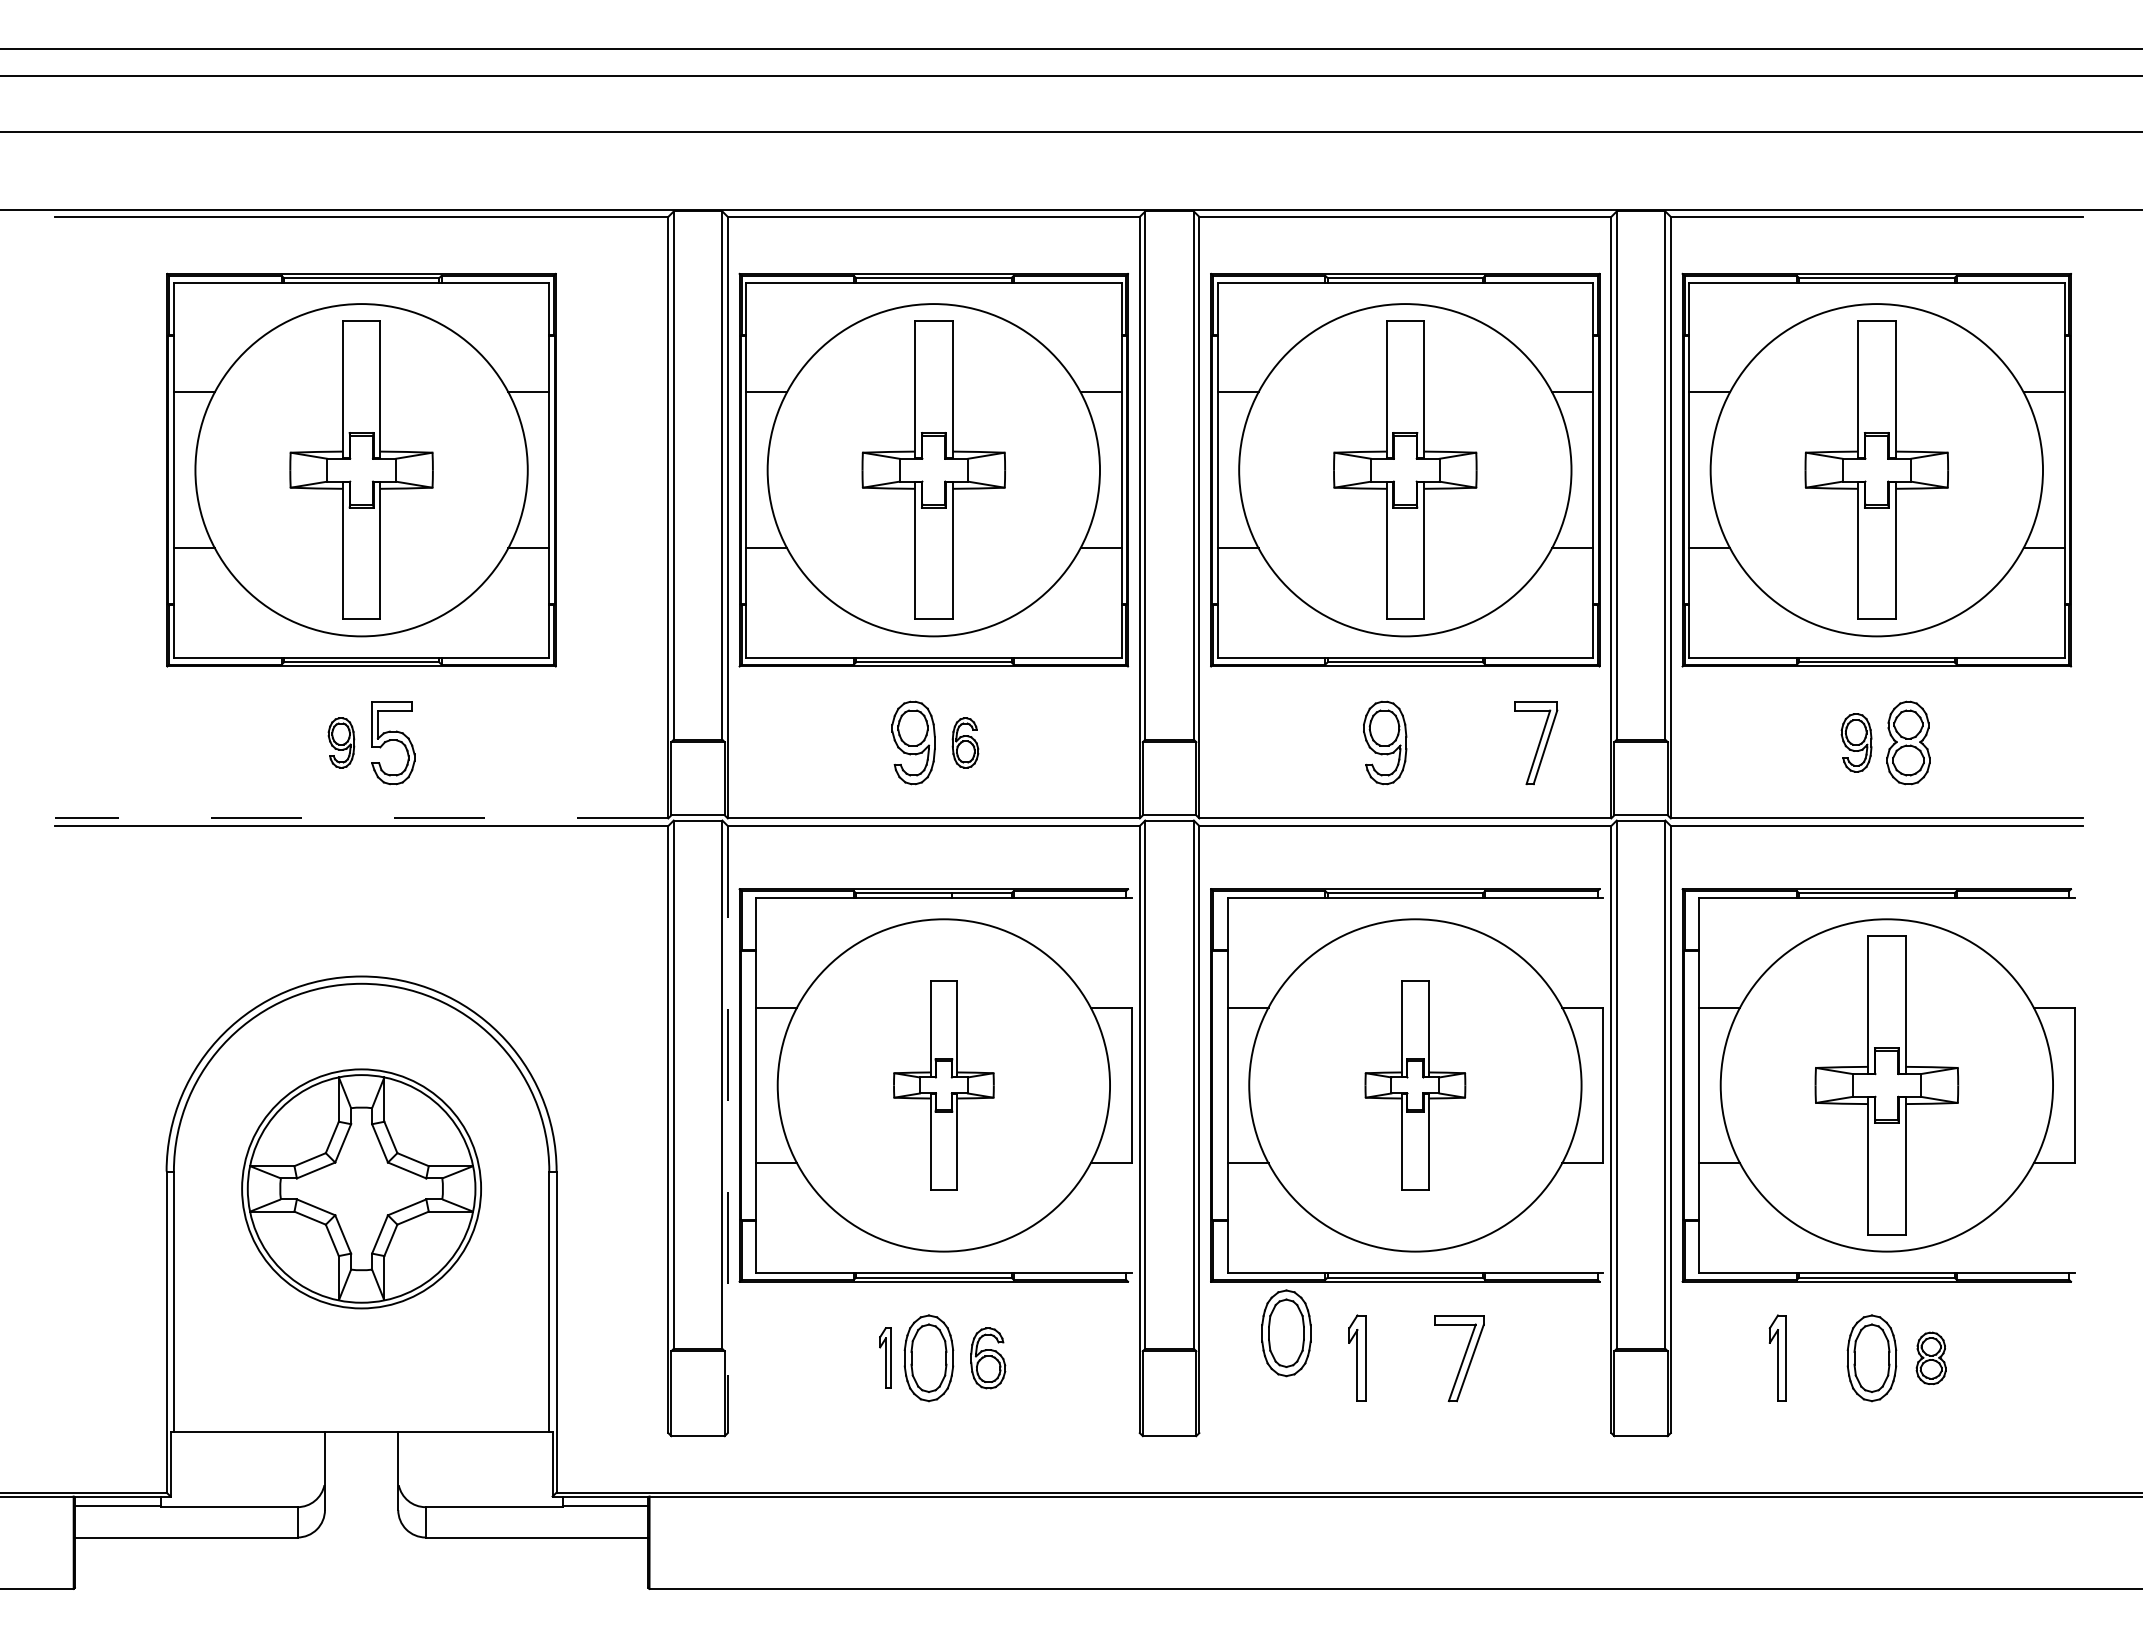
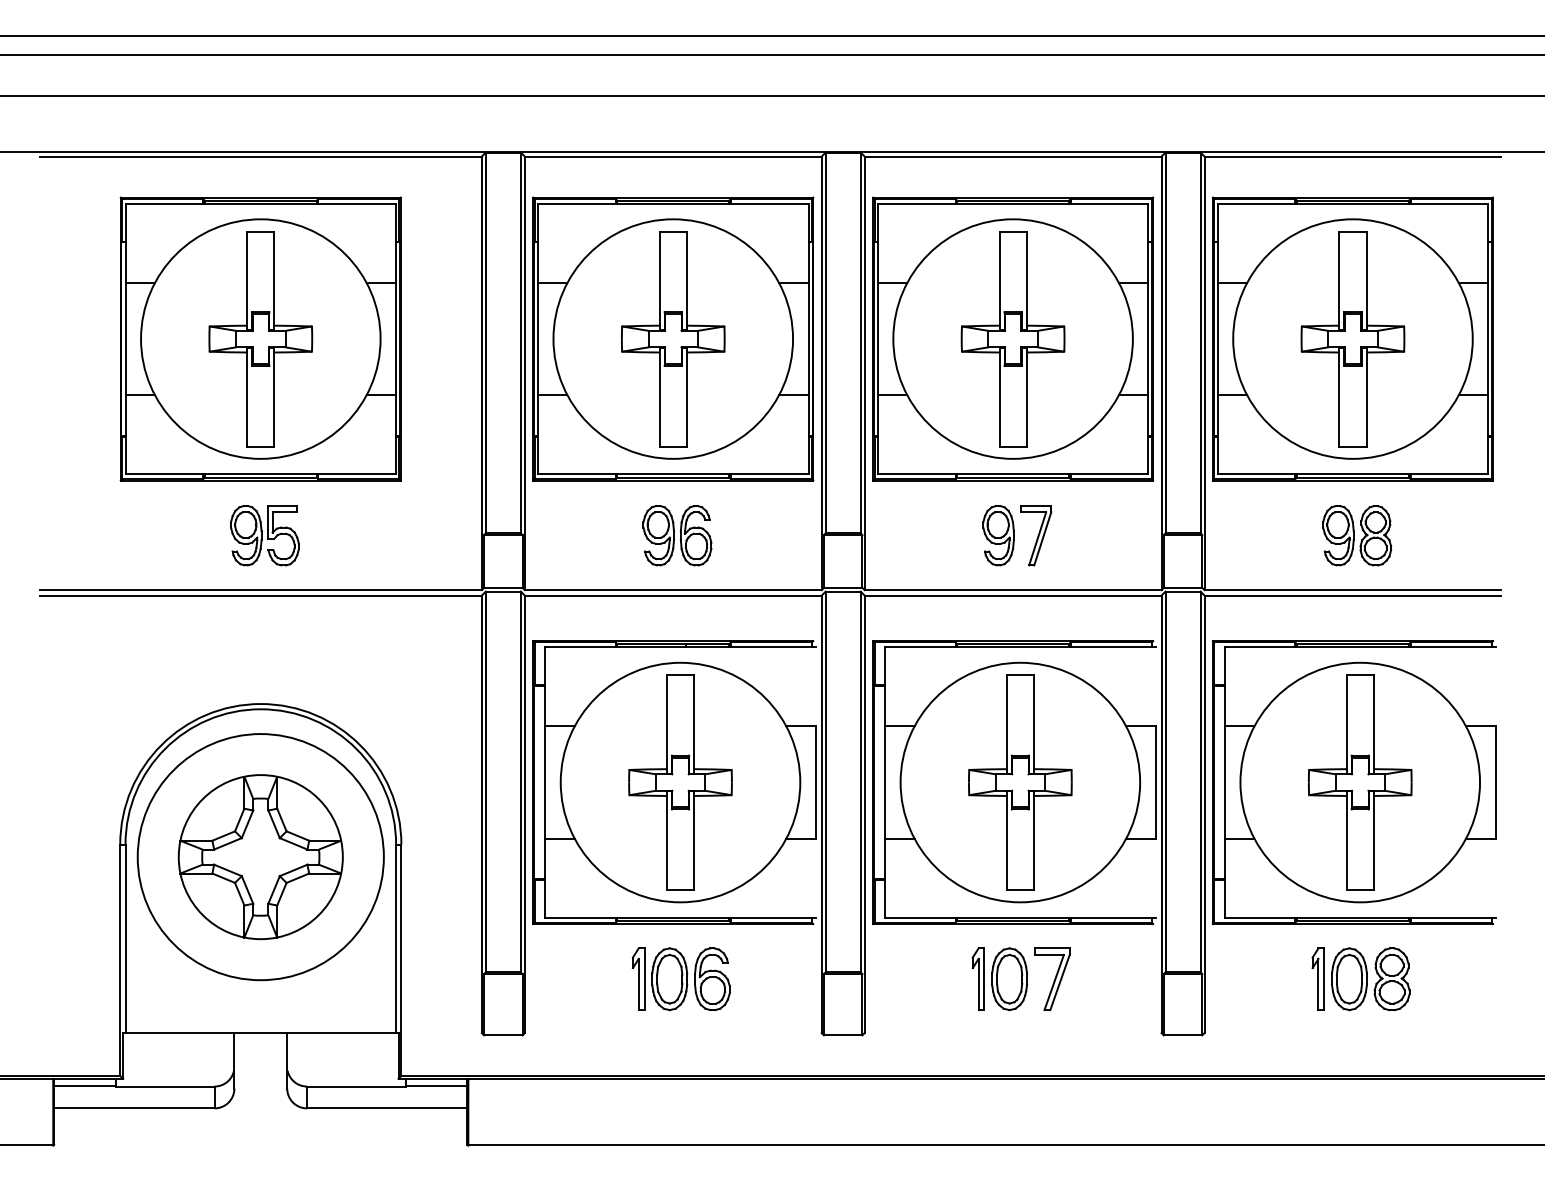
part: (341, 742) -> (246, 535), size x1.67
part: (965, 742) -> (696, 535), size x1.67
part: (1856, 742) -> (1338, 535), size x1.43
part: (1536, 743) -> (1036, 536), moved
line: (361, 818) -> (260, 590), dashed -> solid
part: (943, 1085) -> (680, 782), size x1.43
part: (1415, 1085) -> (1020, 782), size x1.43
line: (727, 1129) -> (524, 814), dashed -> solid
circle: (361, 1188) -> (260, 856), size x1.43
part: (1286, 1333) -> (1009, 979), moved
part: (885, 1357) -> (638, 978), size x1.43
part: (1777, 1357) -> (1318, 978), moved
part: (988, 1358) -> (712, 979), size x1.43
part: (1931, 1358) -> (1392, 979), size x1.67

